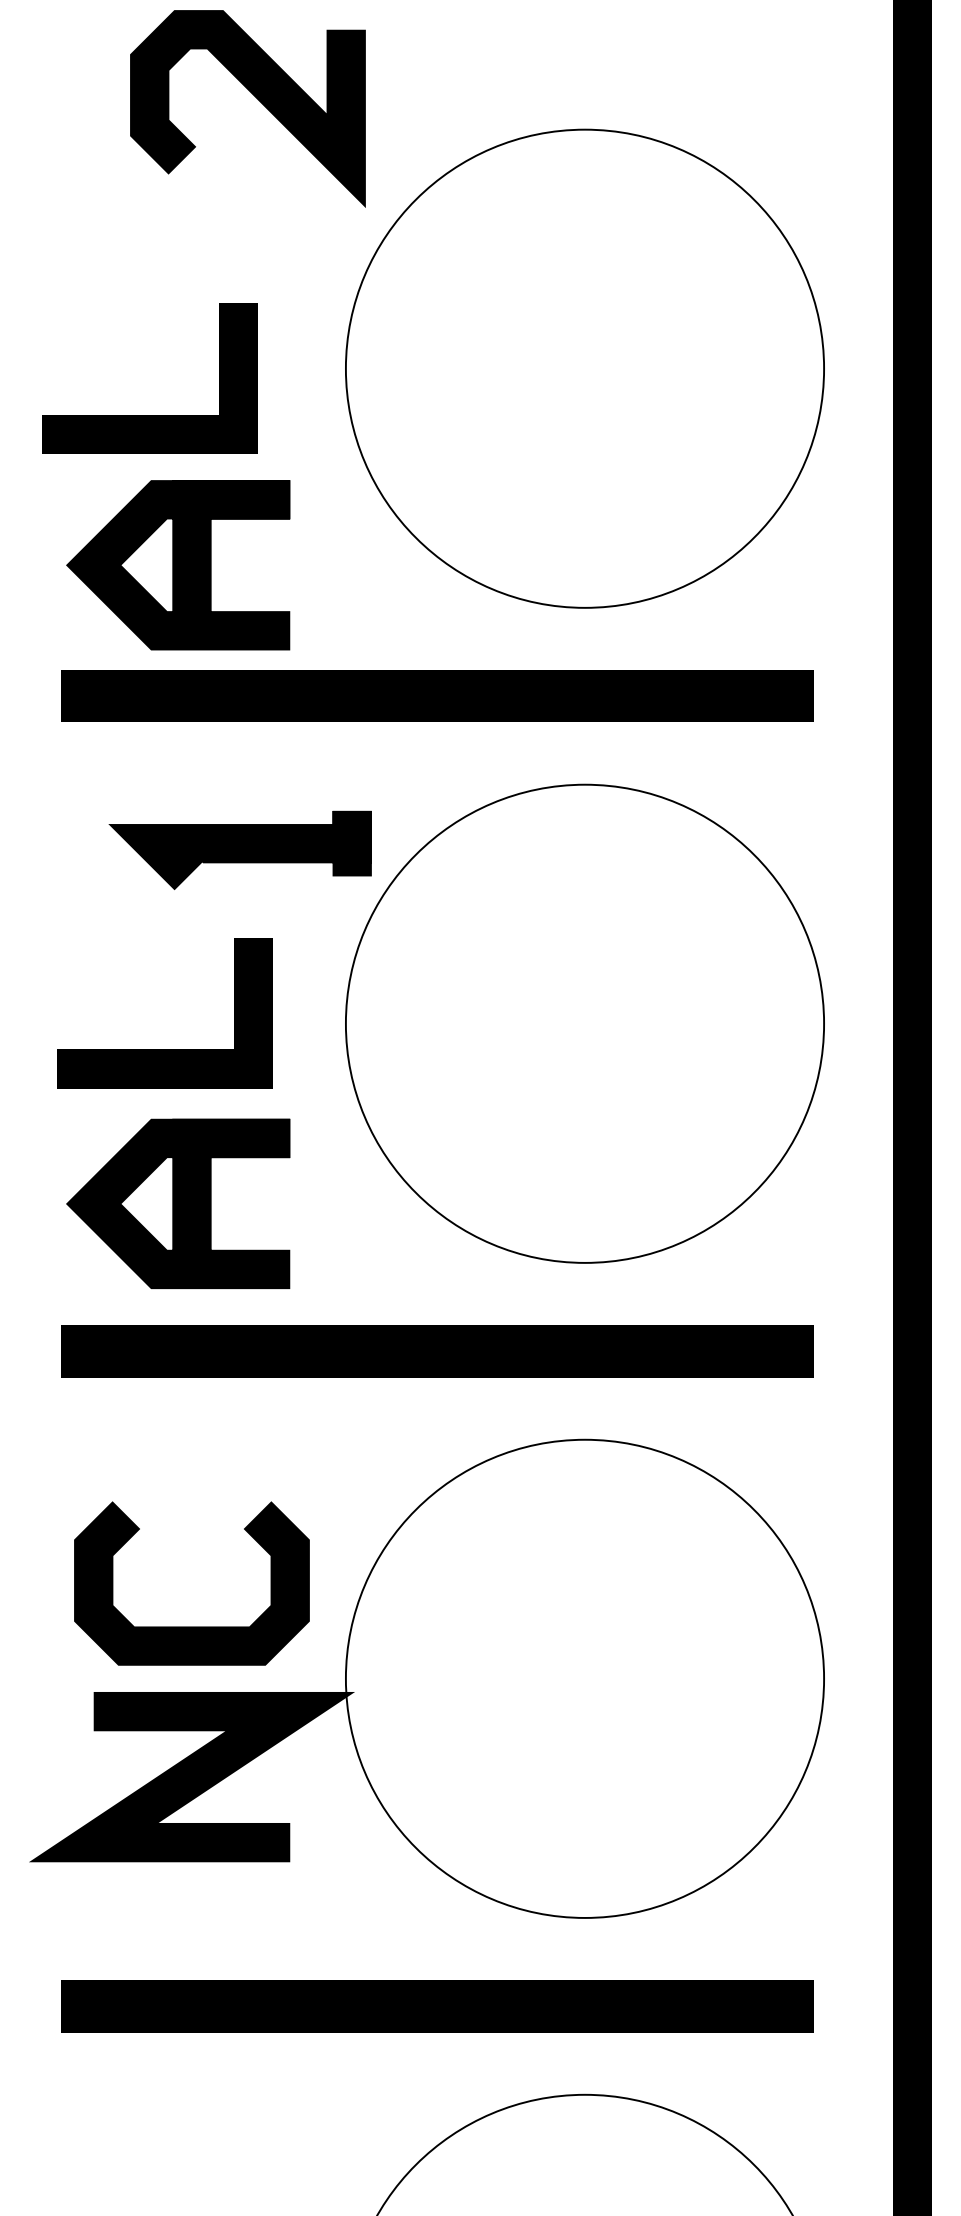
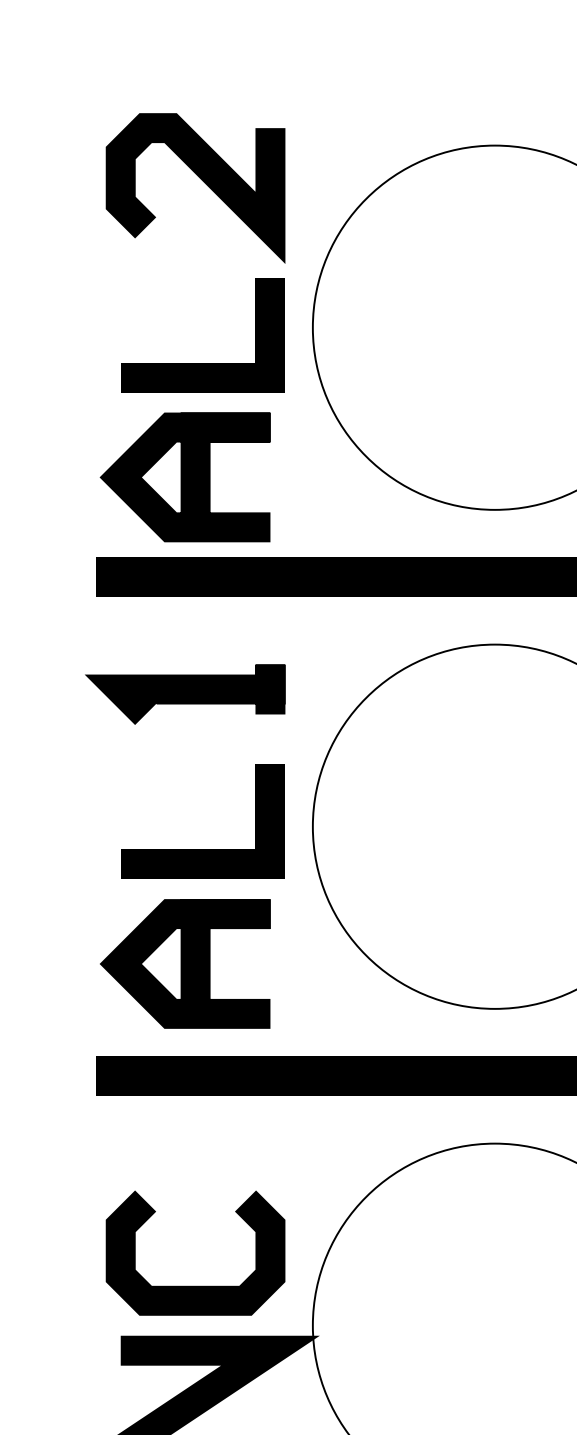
curve: (256, 98) -> (202, 180), moved
line: (149, 415) -> (202, 363), moved
line: (239, 849) -> (184, 693), moved
line: (164, 1049) -> (202, 849), moved

